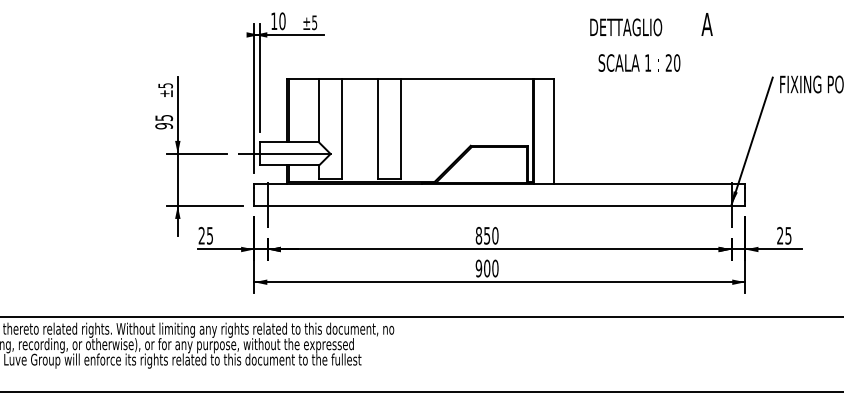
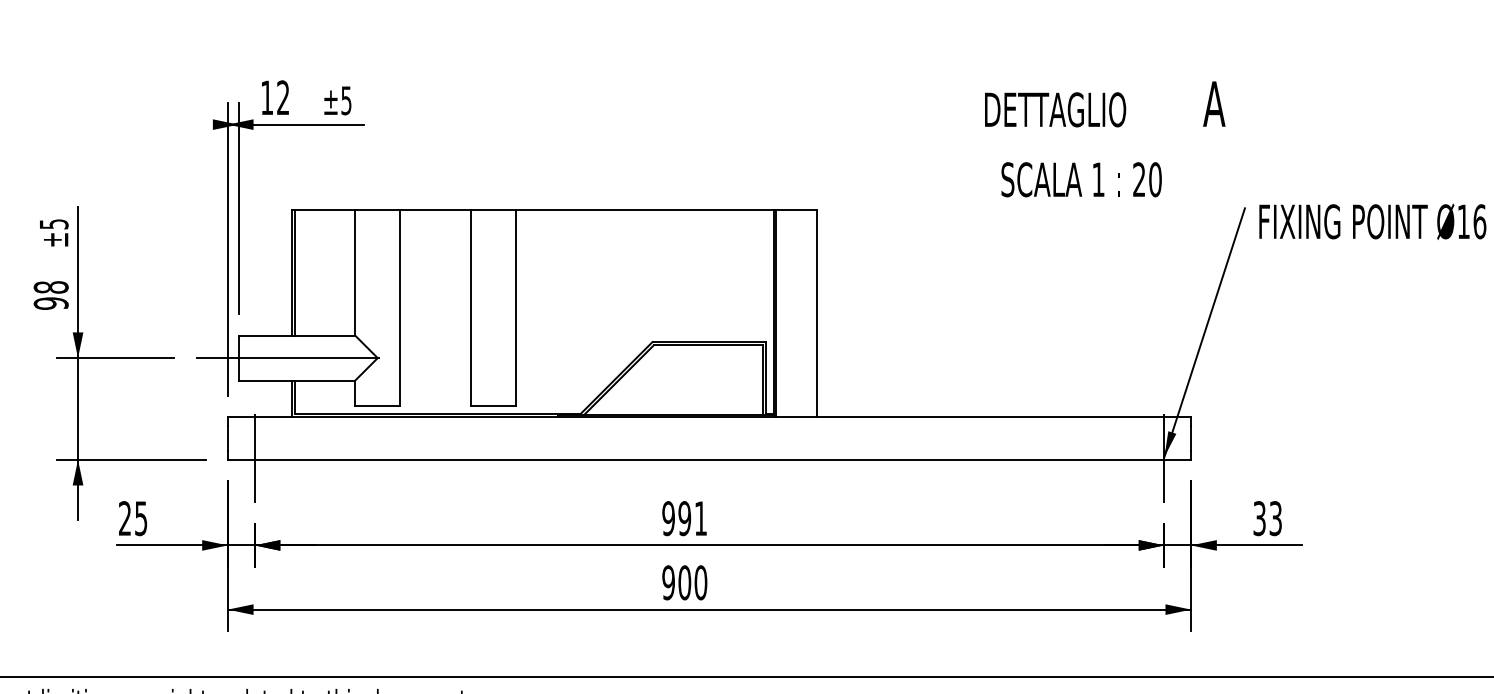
text: (282, 21) -> (283, 98), 10 -> 12
text: (651, 42) -> (1105, 139), moved
text: (163, 117) -> (49, 286), 95 -> 98
text: (486, 235) -> (683, 517), 850 -> 991
text: (784, 235) -> (1267, 517), 25 -> 33

